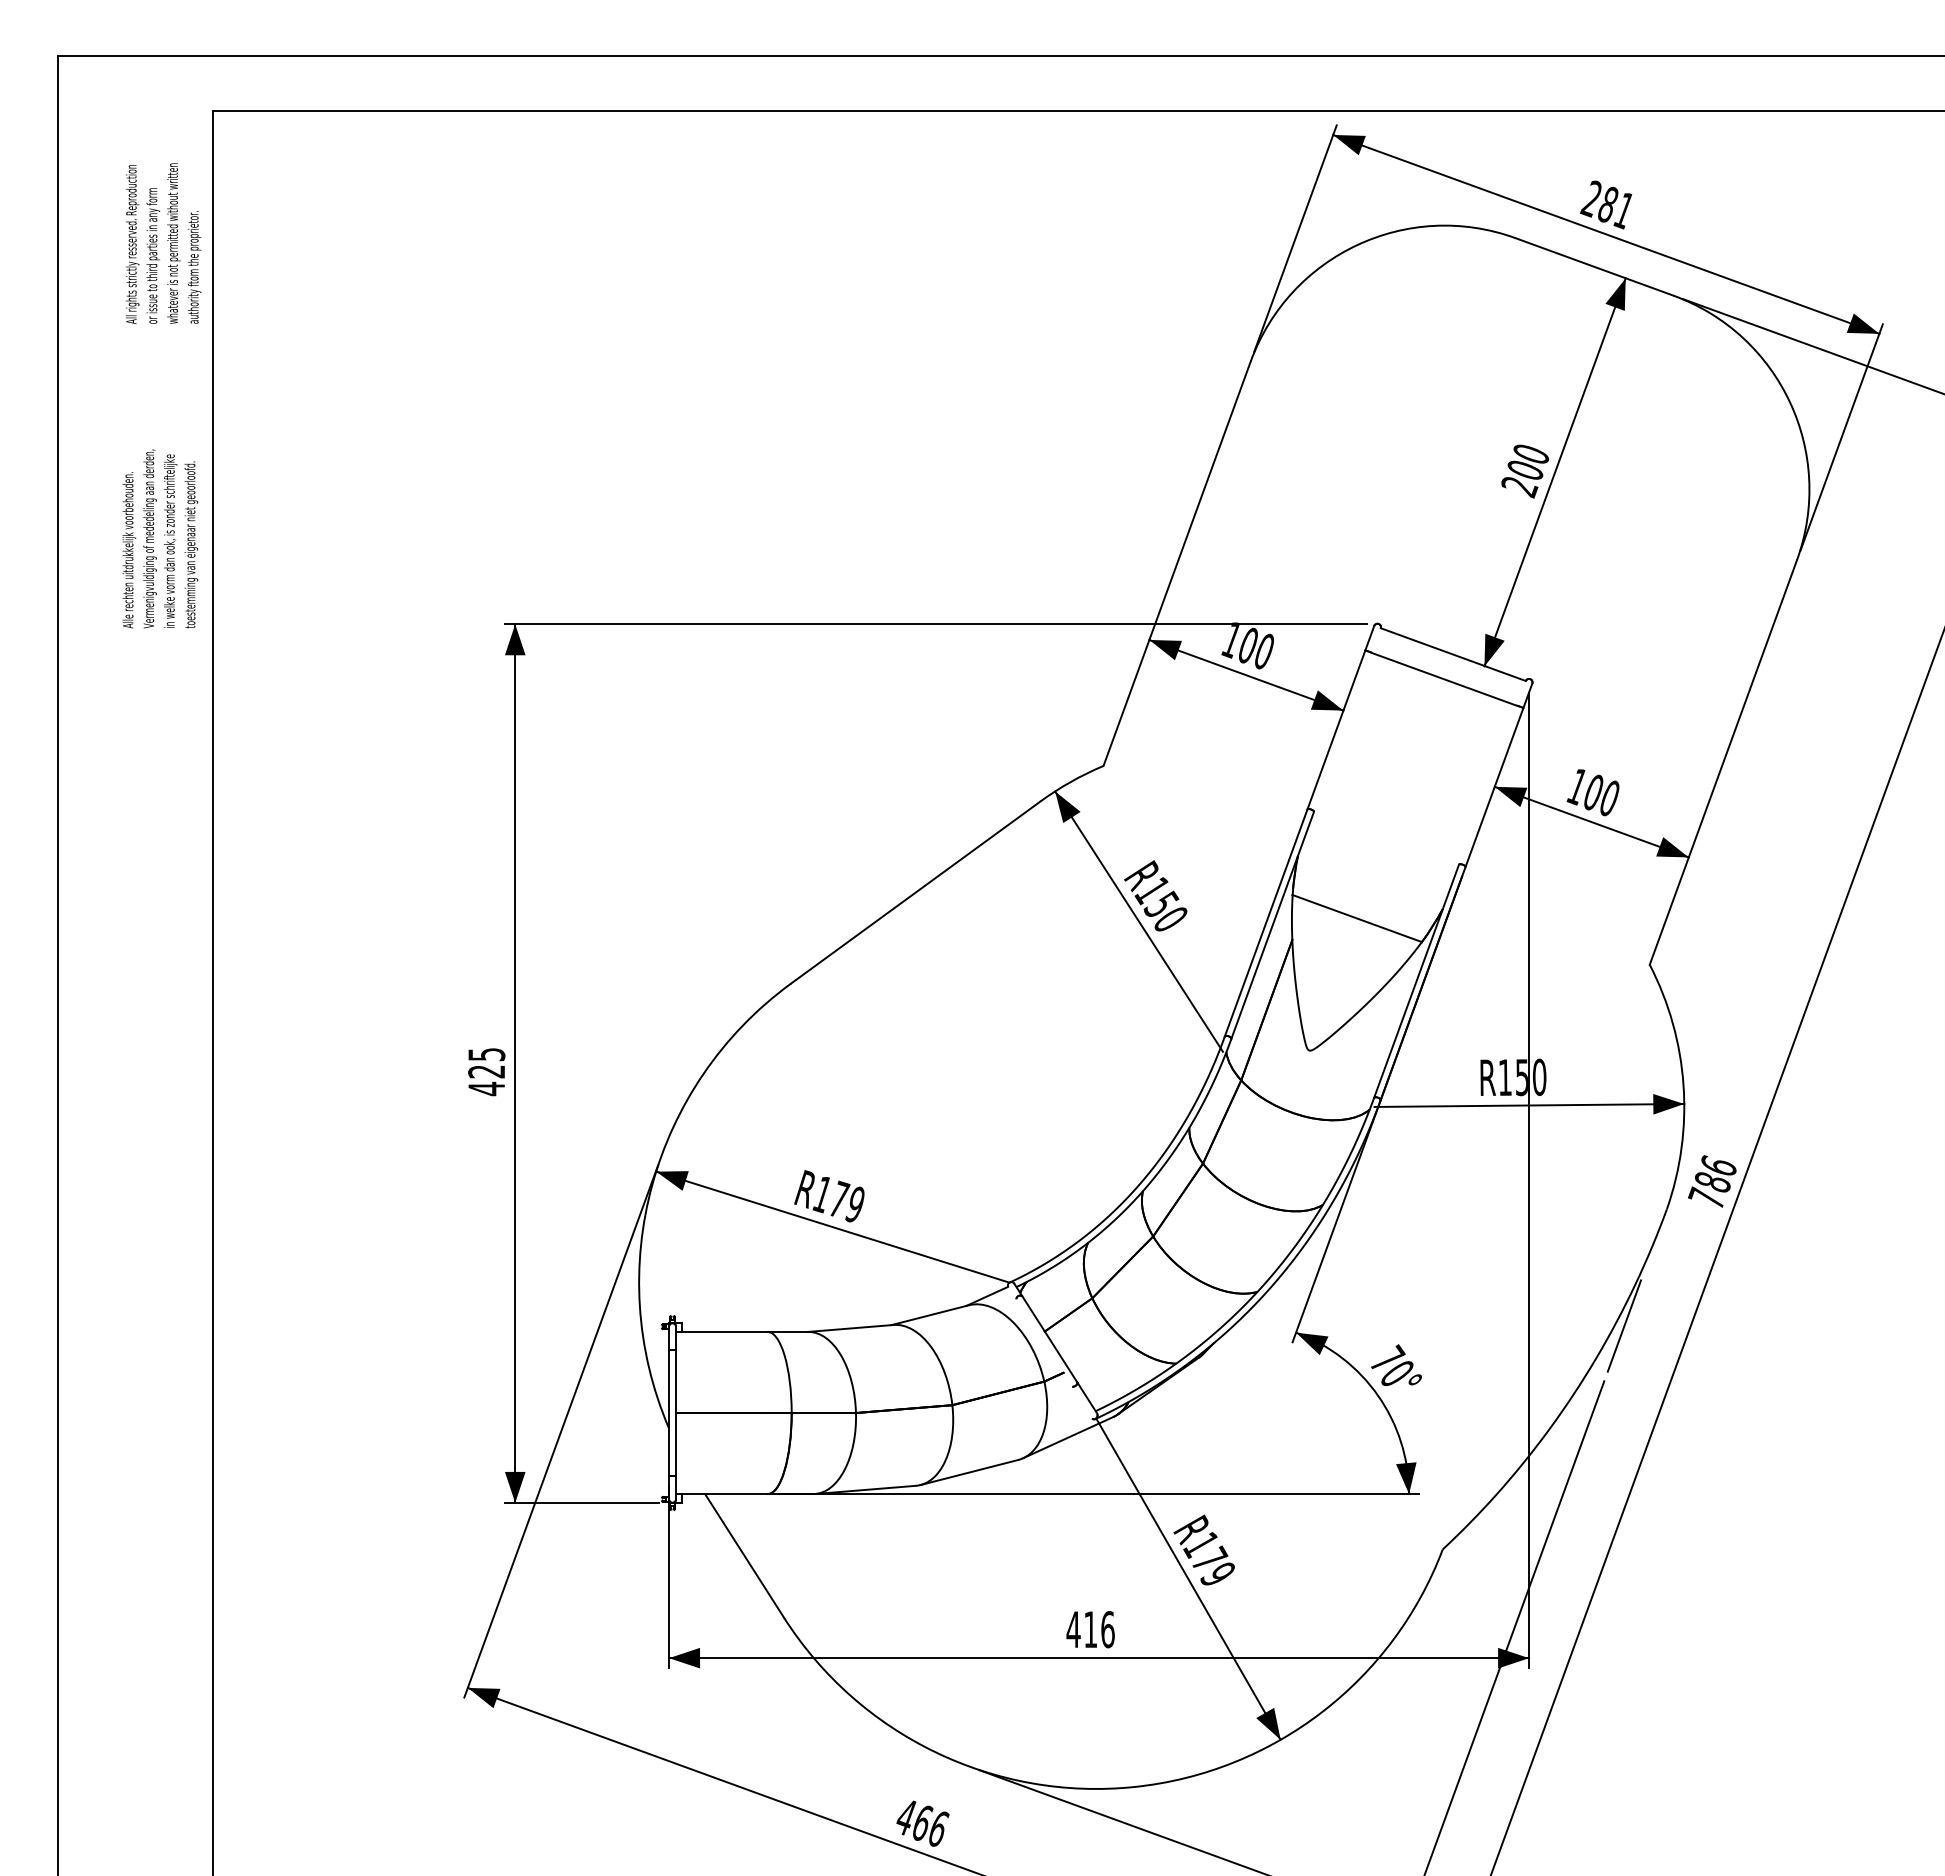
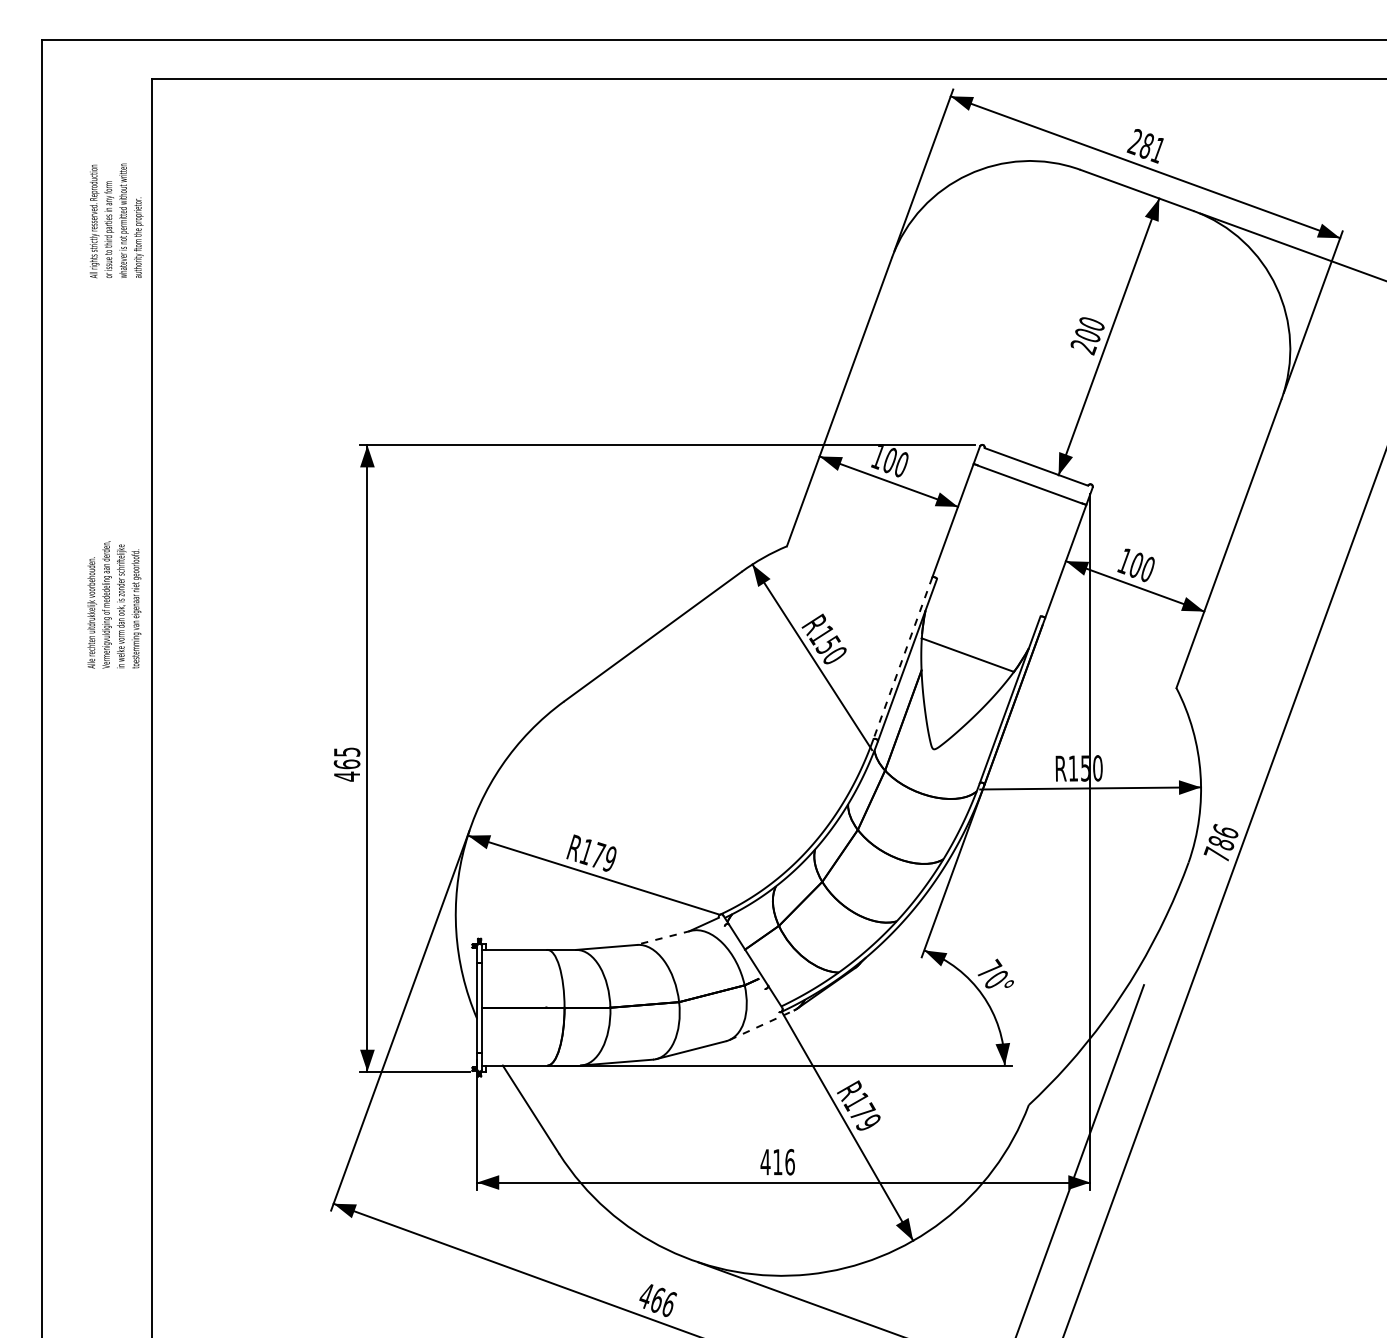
text: (163, 243) -> (116, 220), moved
text: (160, 538) -> (114, 604), moved
line: (1265, 923) -> (902, 658), solid -> dashed
text: (486, 1071) -> (346, 764), 425 -> 465
line: (929, 1315) -> (662, 938), solid -> dashed
line: (1624, 1325) -> (1158, 945), removed
line: (1068, 1437) -> (761, 1025), solid -> dashed

